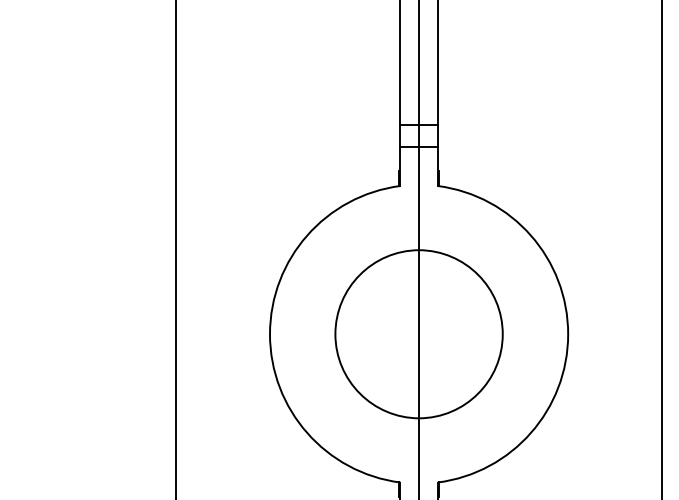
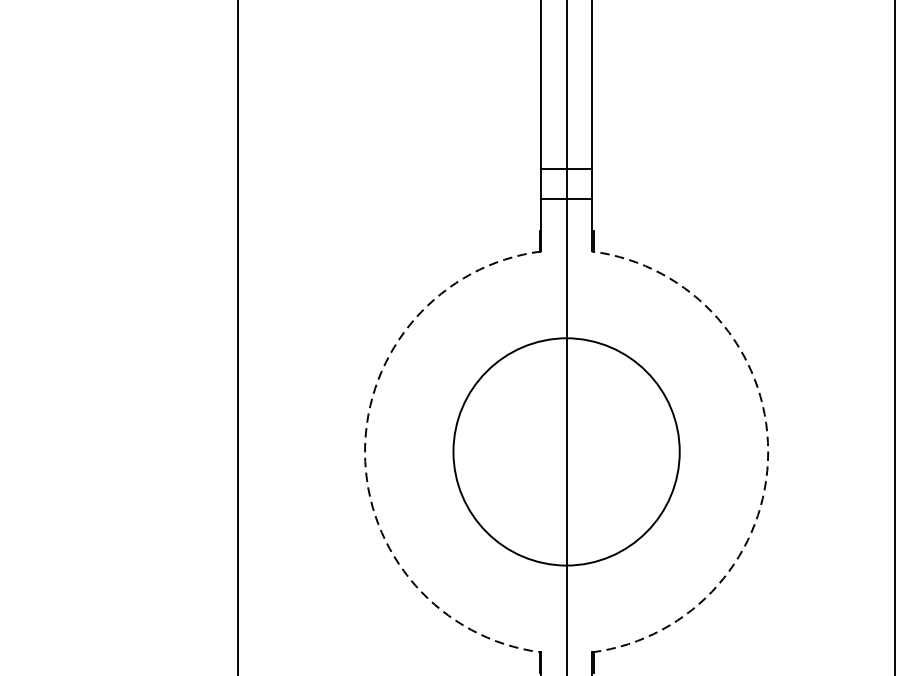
arc: (270, 334) -> (365, 452), solid -> dashed
arc: (568, 334) -> (768, 452), solid -> dashed

